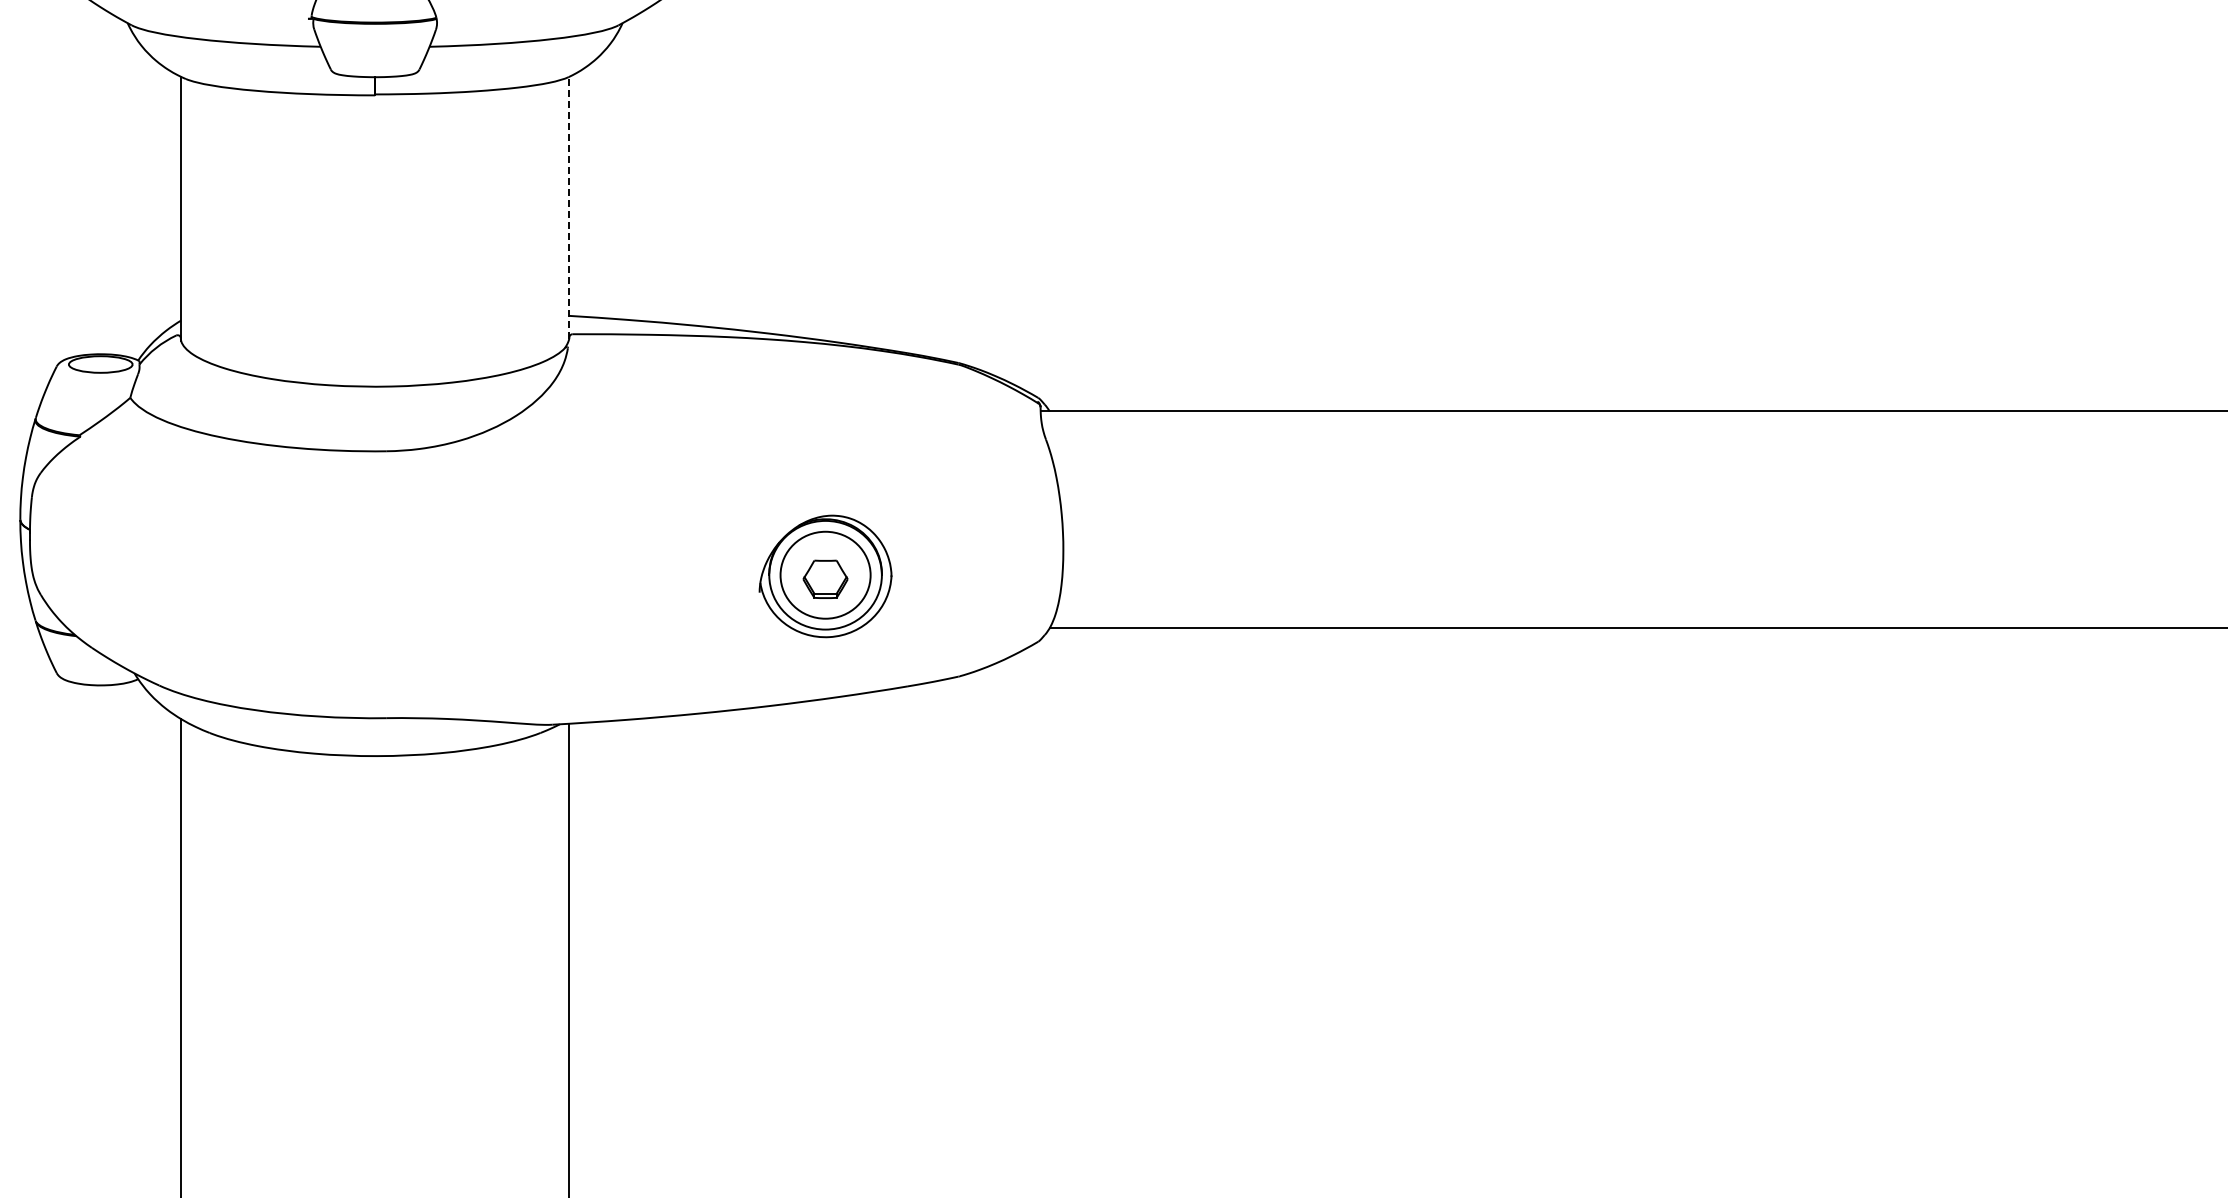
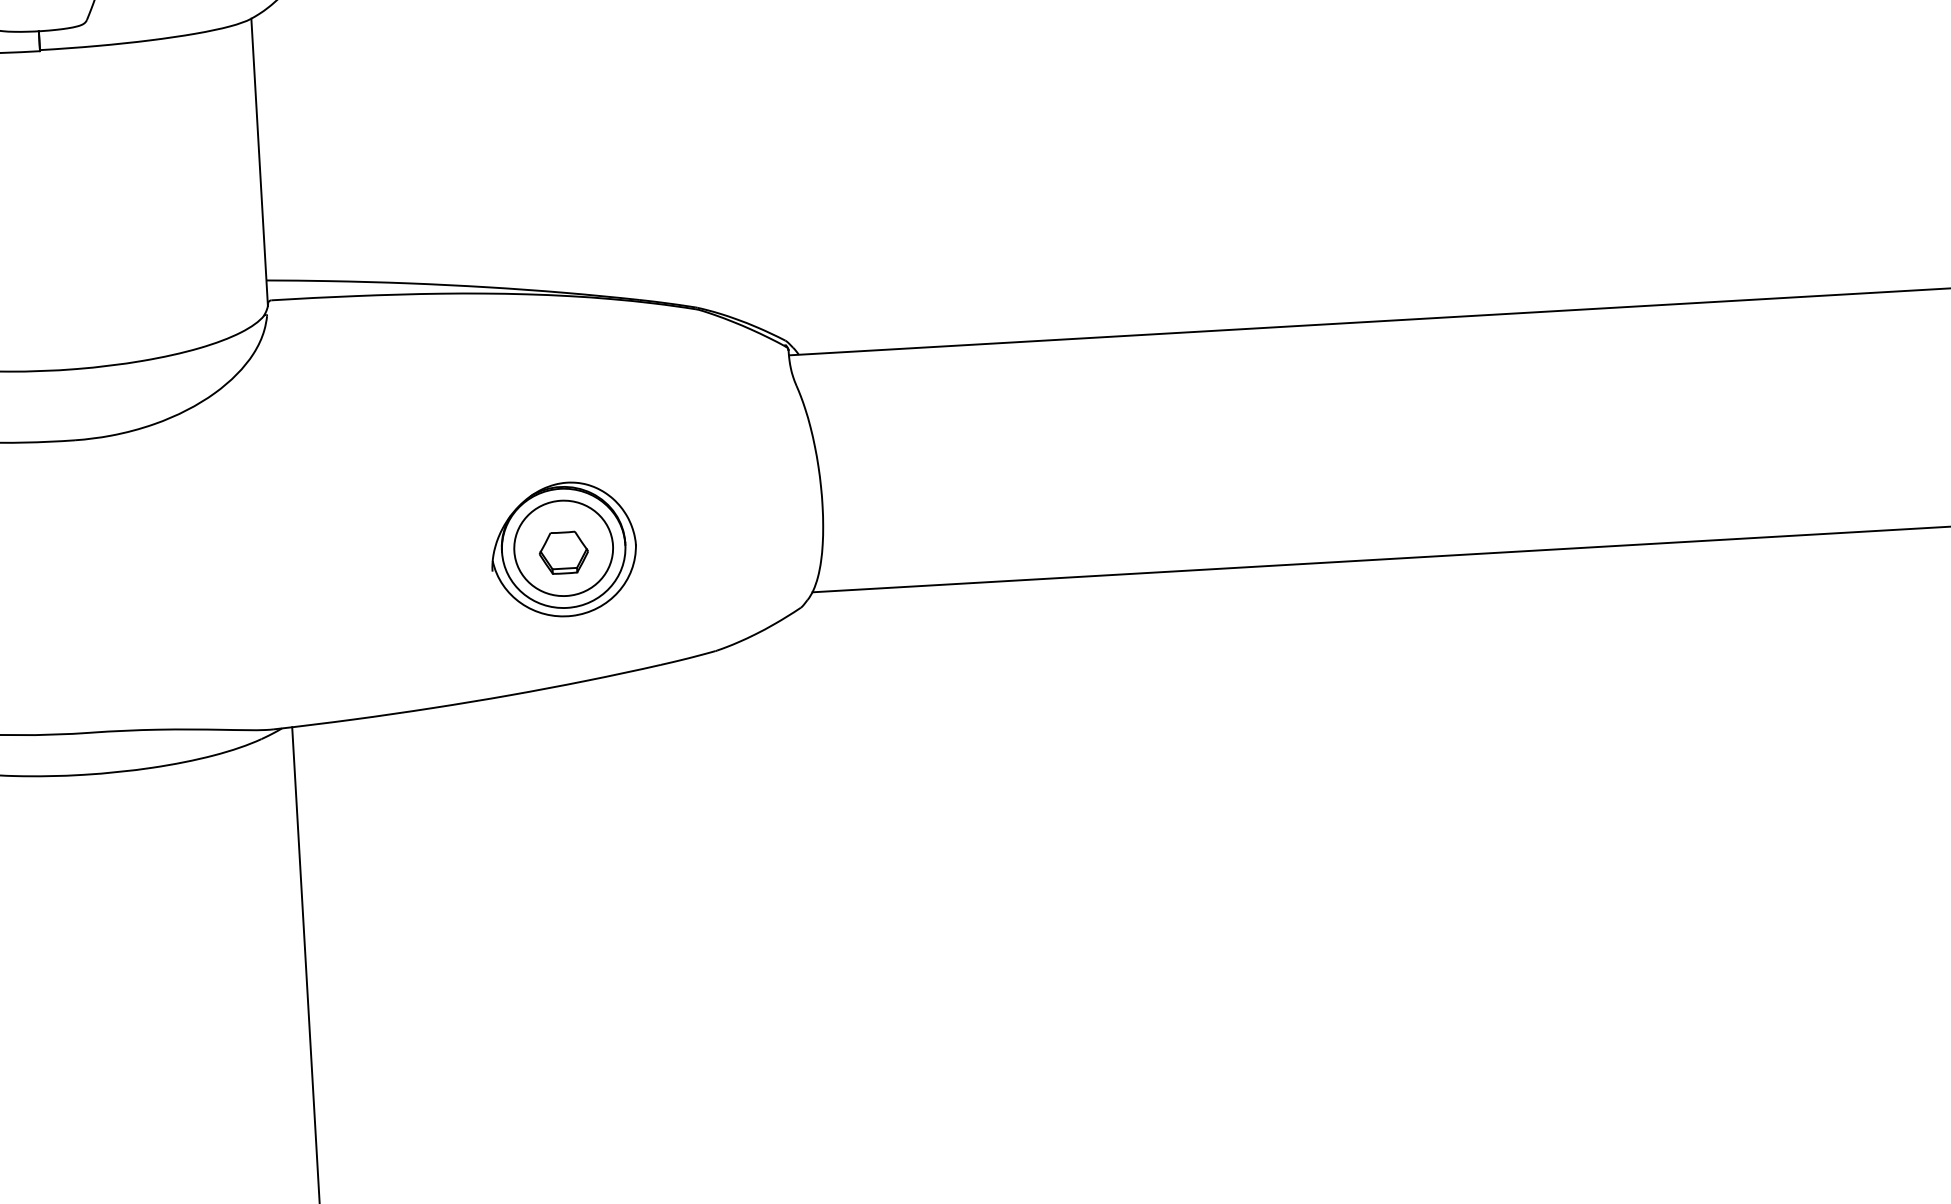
line: (569, 207) -> (259, 161), dashed -> solid

